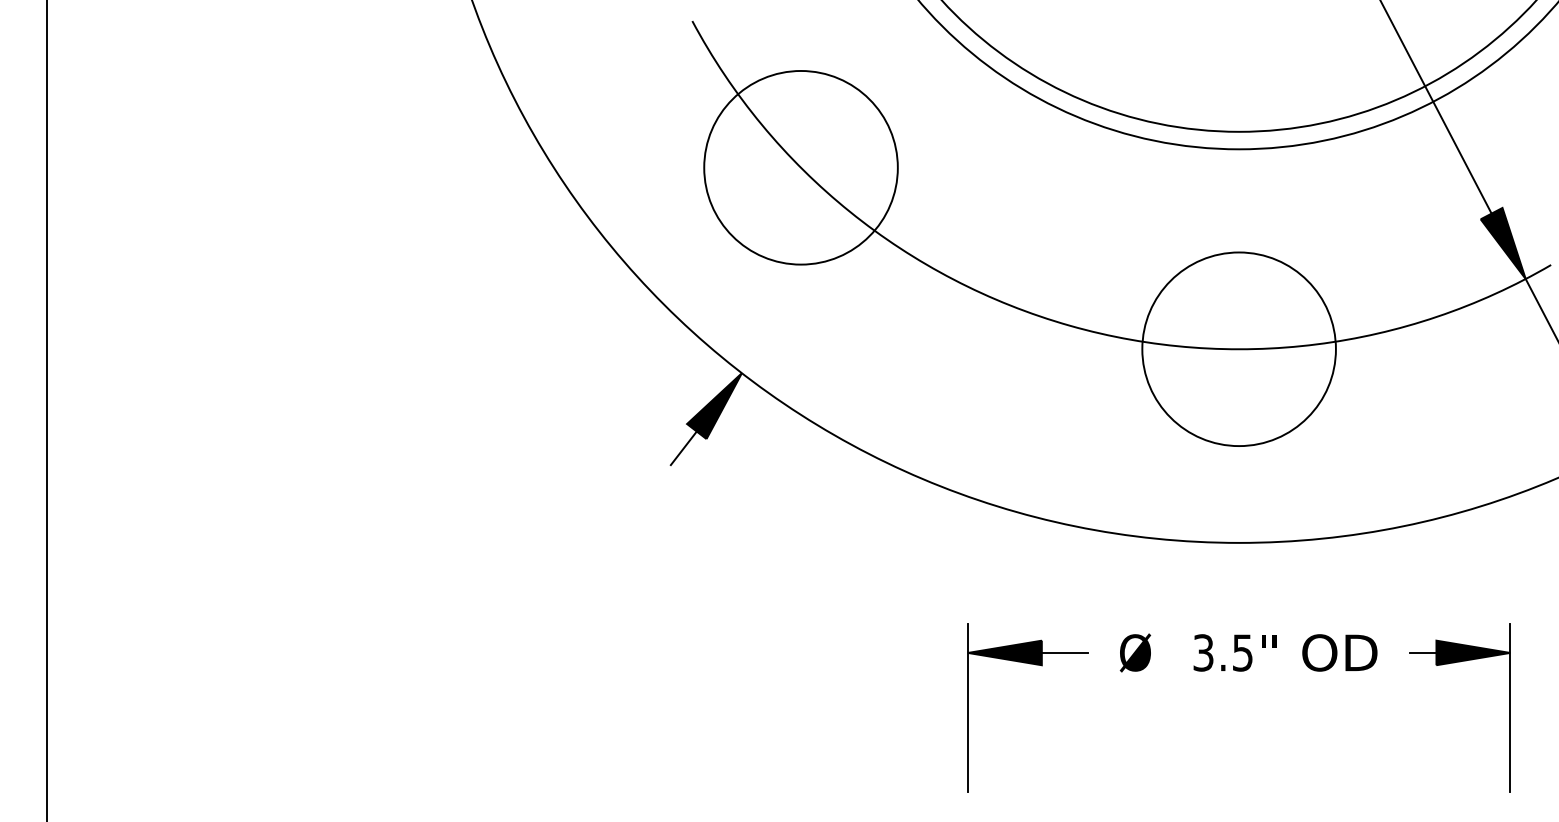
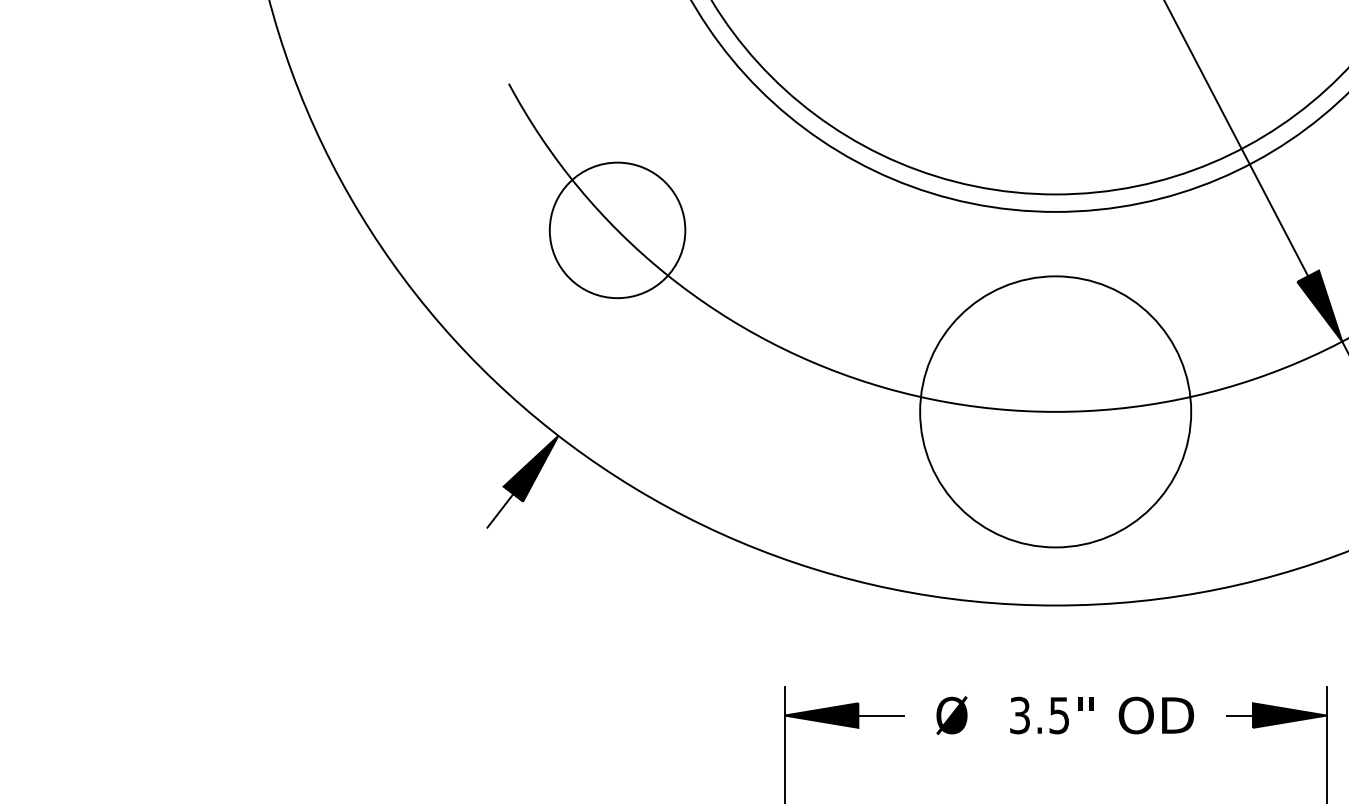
circle: (800, 167) -> (617, 230), size x0.7
circle: (1238, 349) -> (1055, 412), size x1.4

